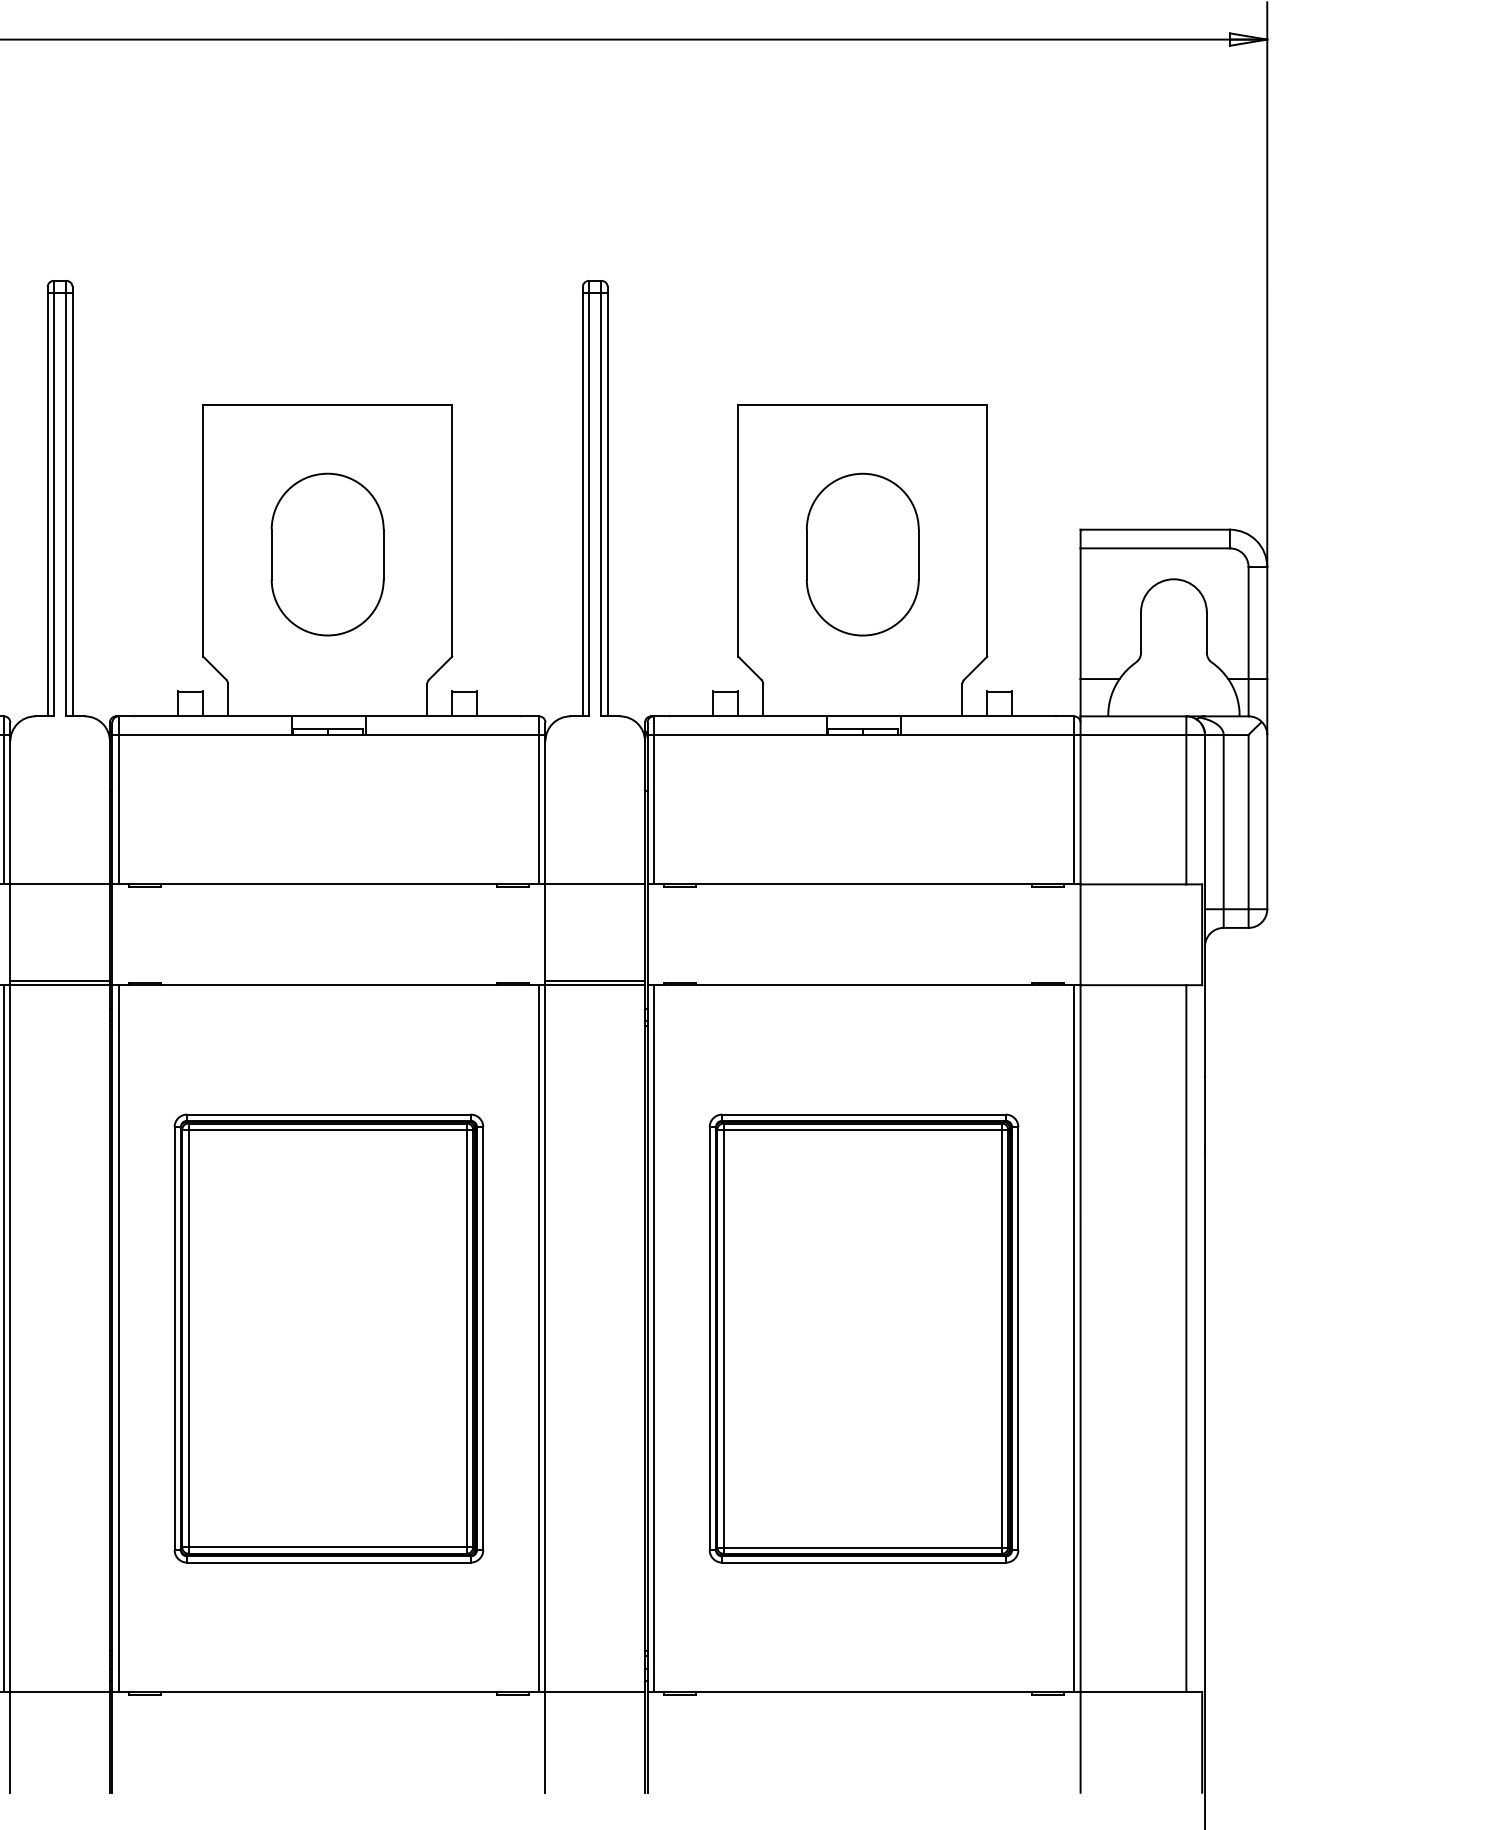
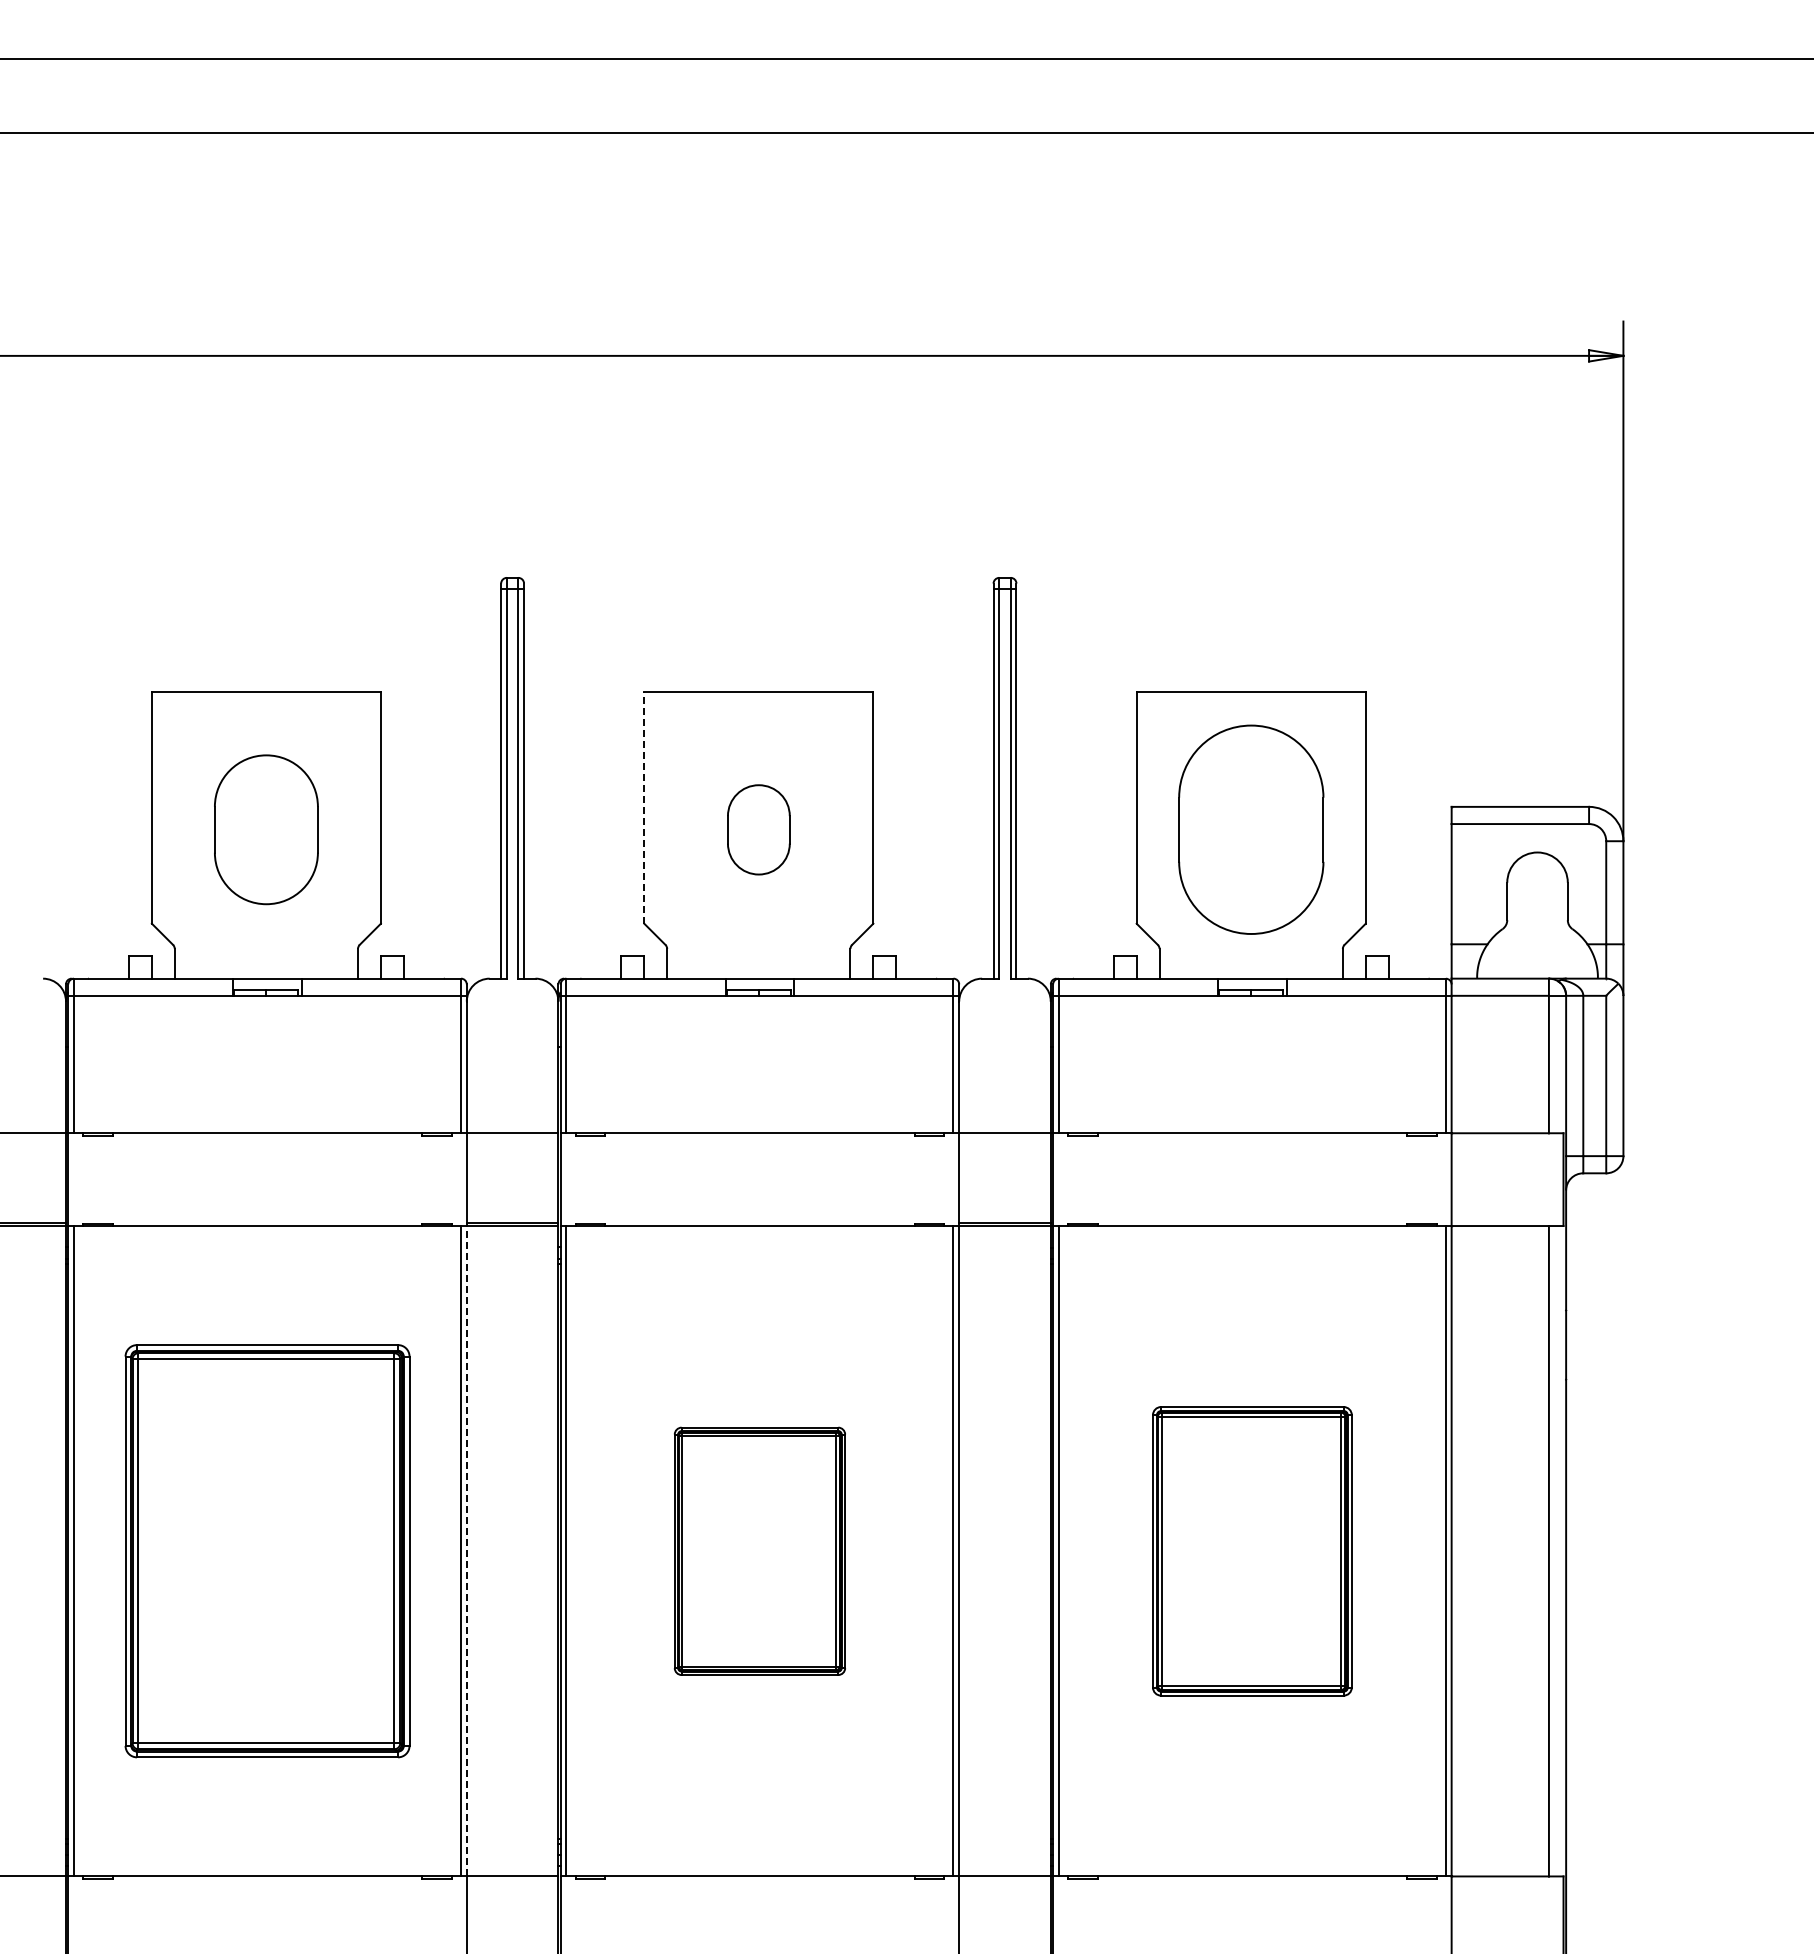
line: (203, 531) -> (644, 808), solid -> dashed
part: (327, 554) -> (758, 829), size x0.6
part: (862, 554) -> (1250, 829), size x1.4
line: (10, 1337) -> (466, 1550), solid -> dashed
part: (328, 1338) -> (759, 1551), size x0.6
part: (864, 1338) -> (1252, 1551), size x0.7

